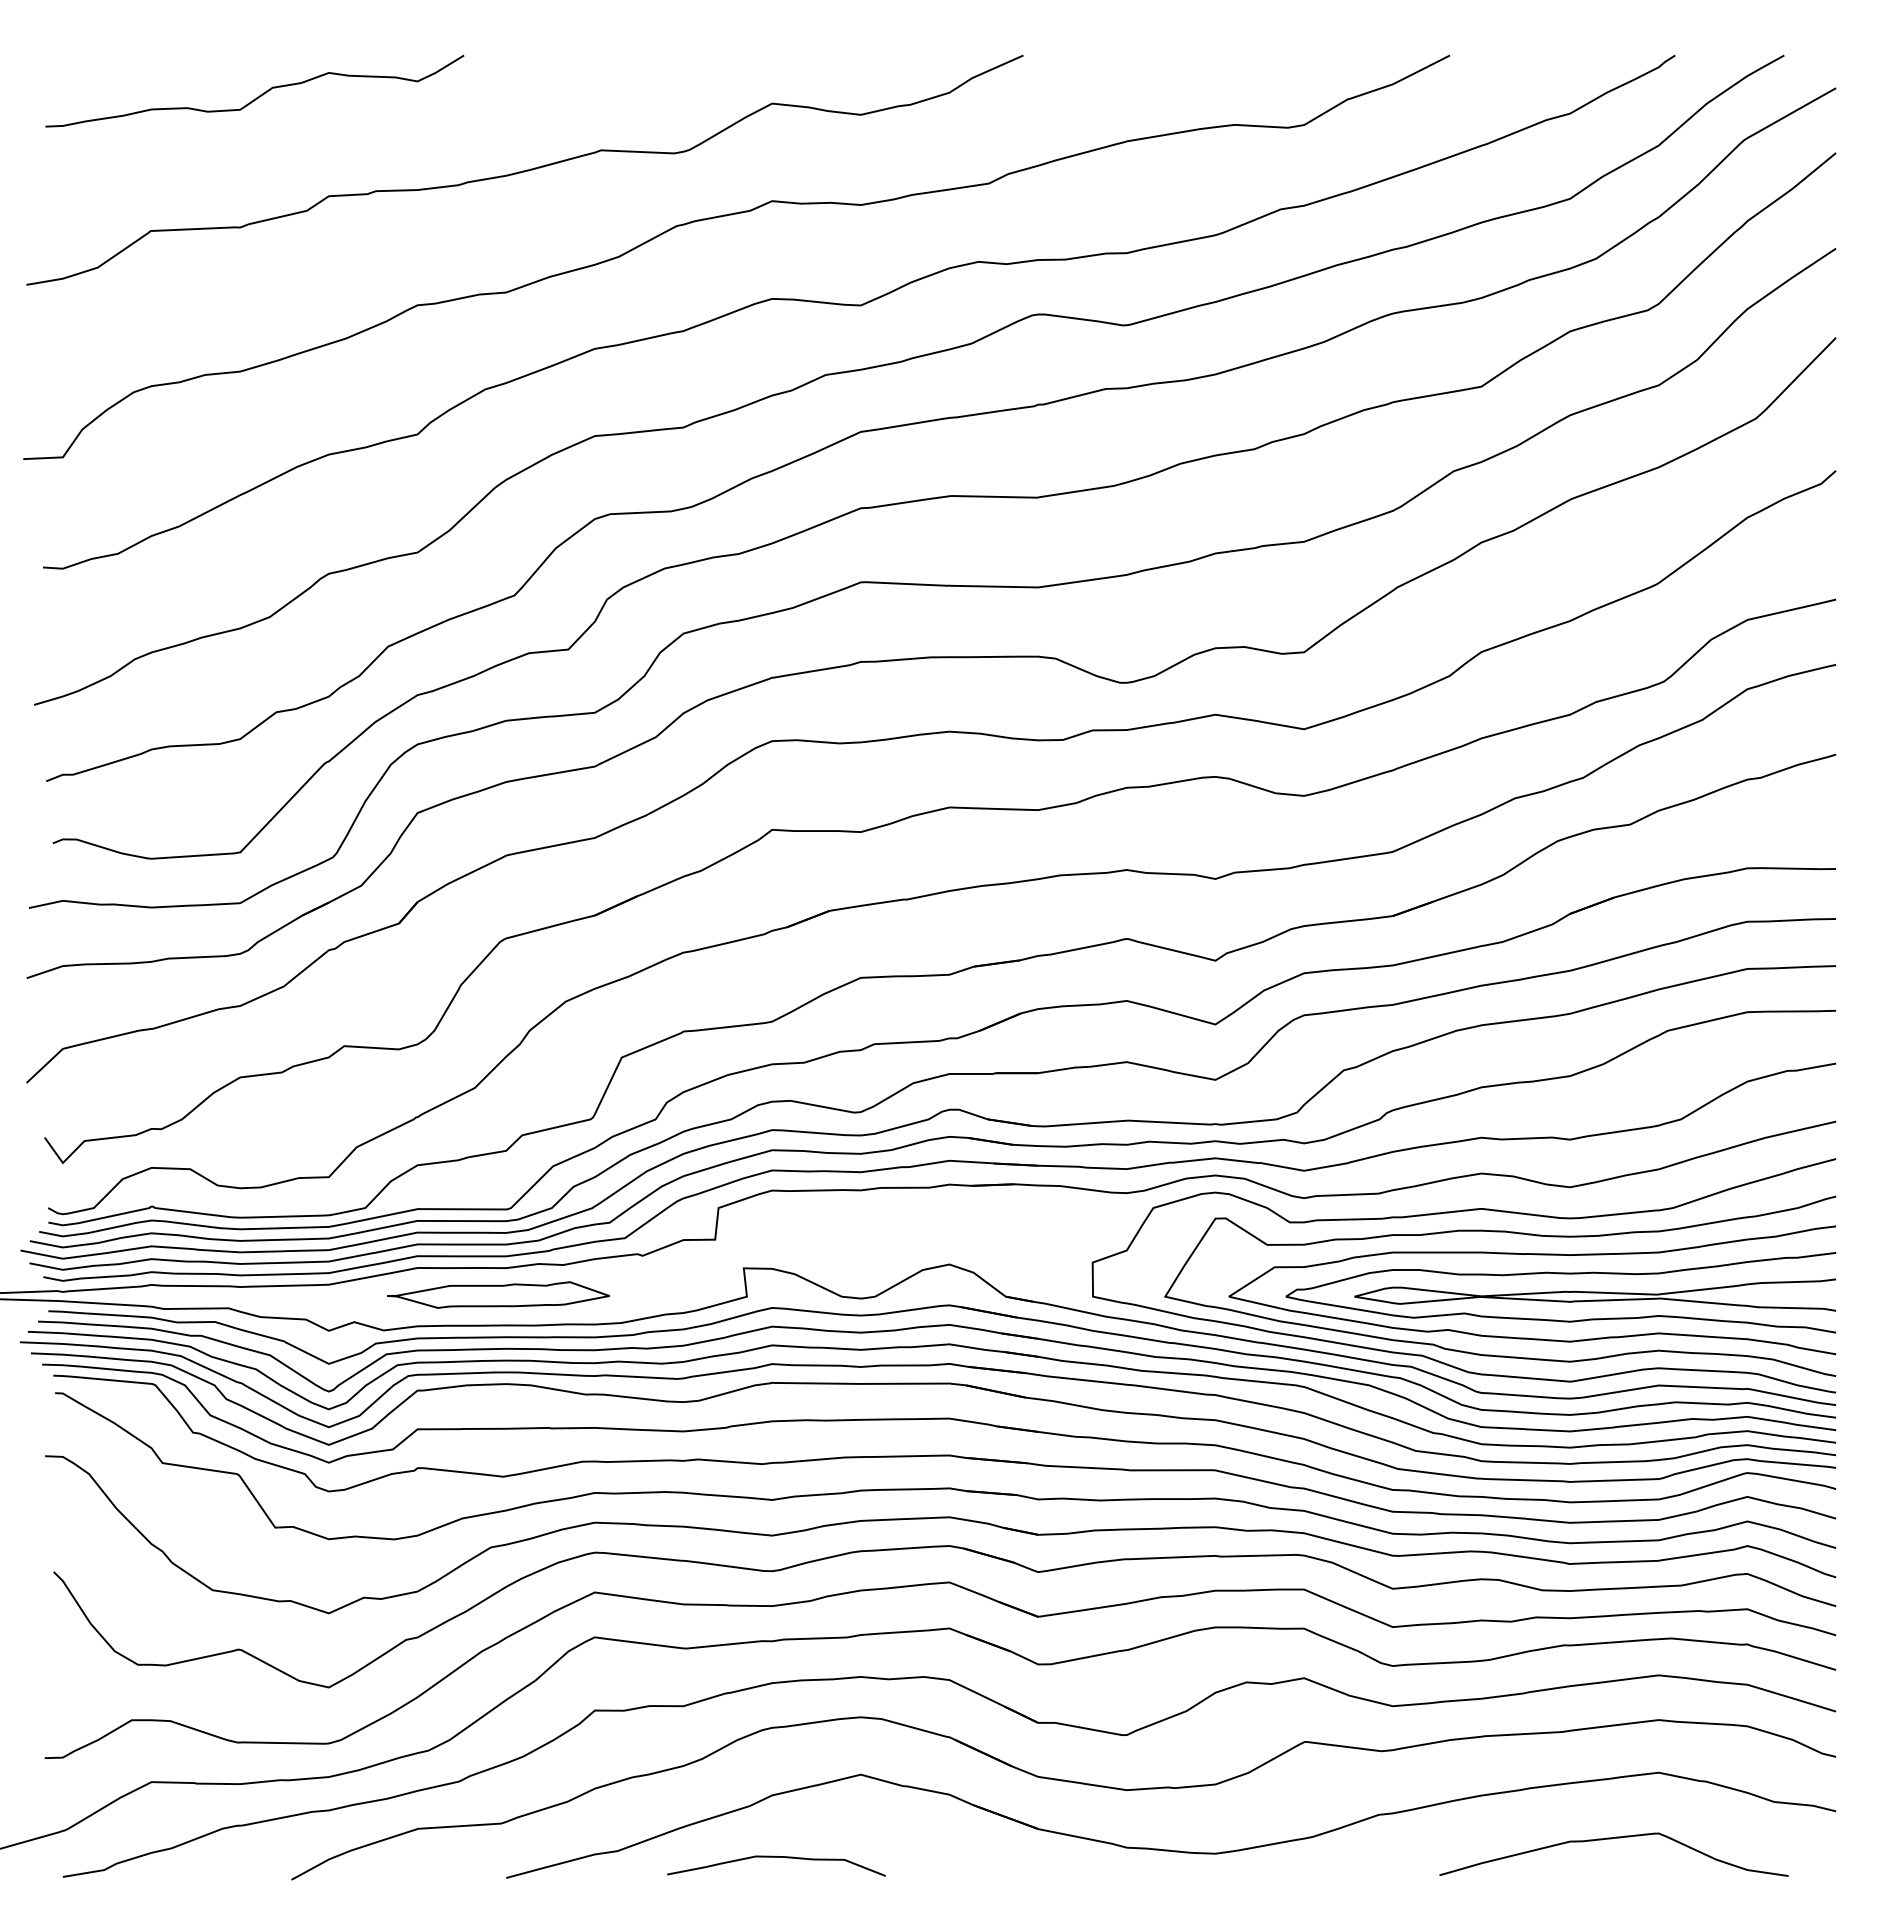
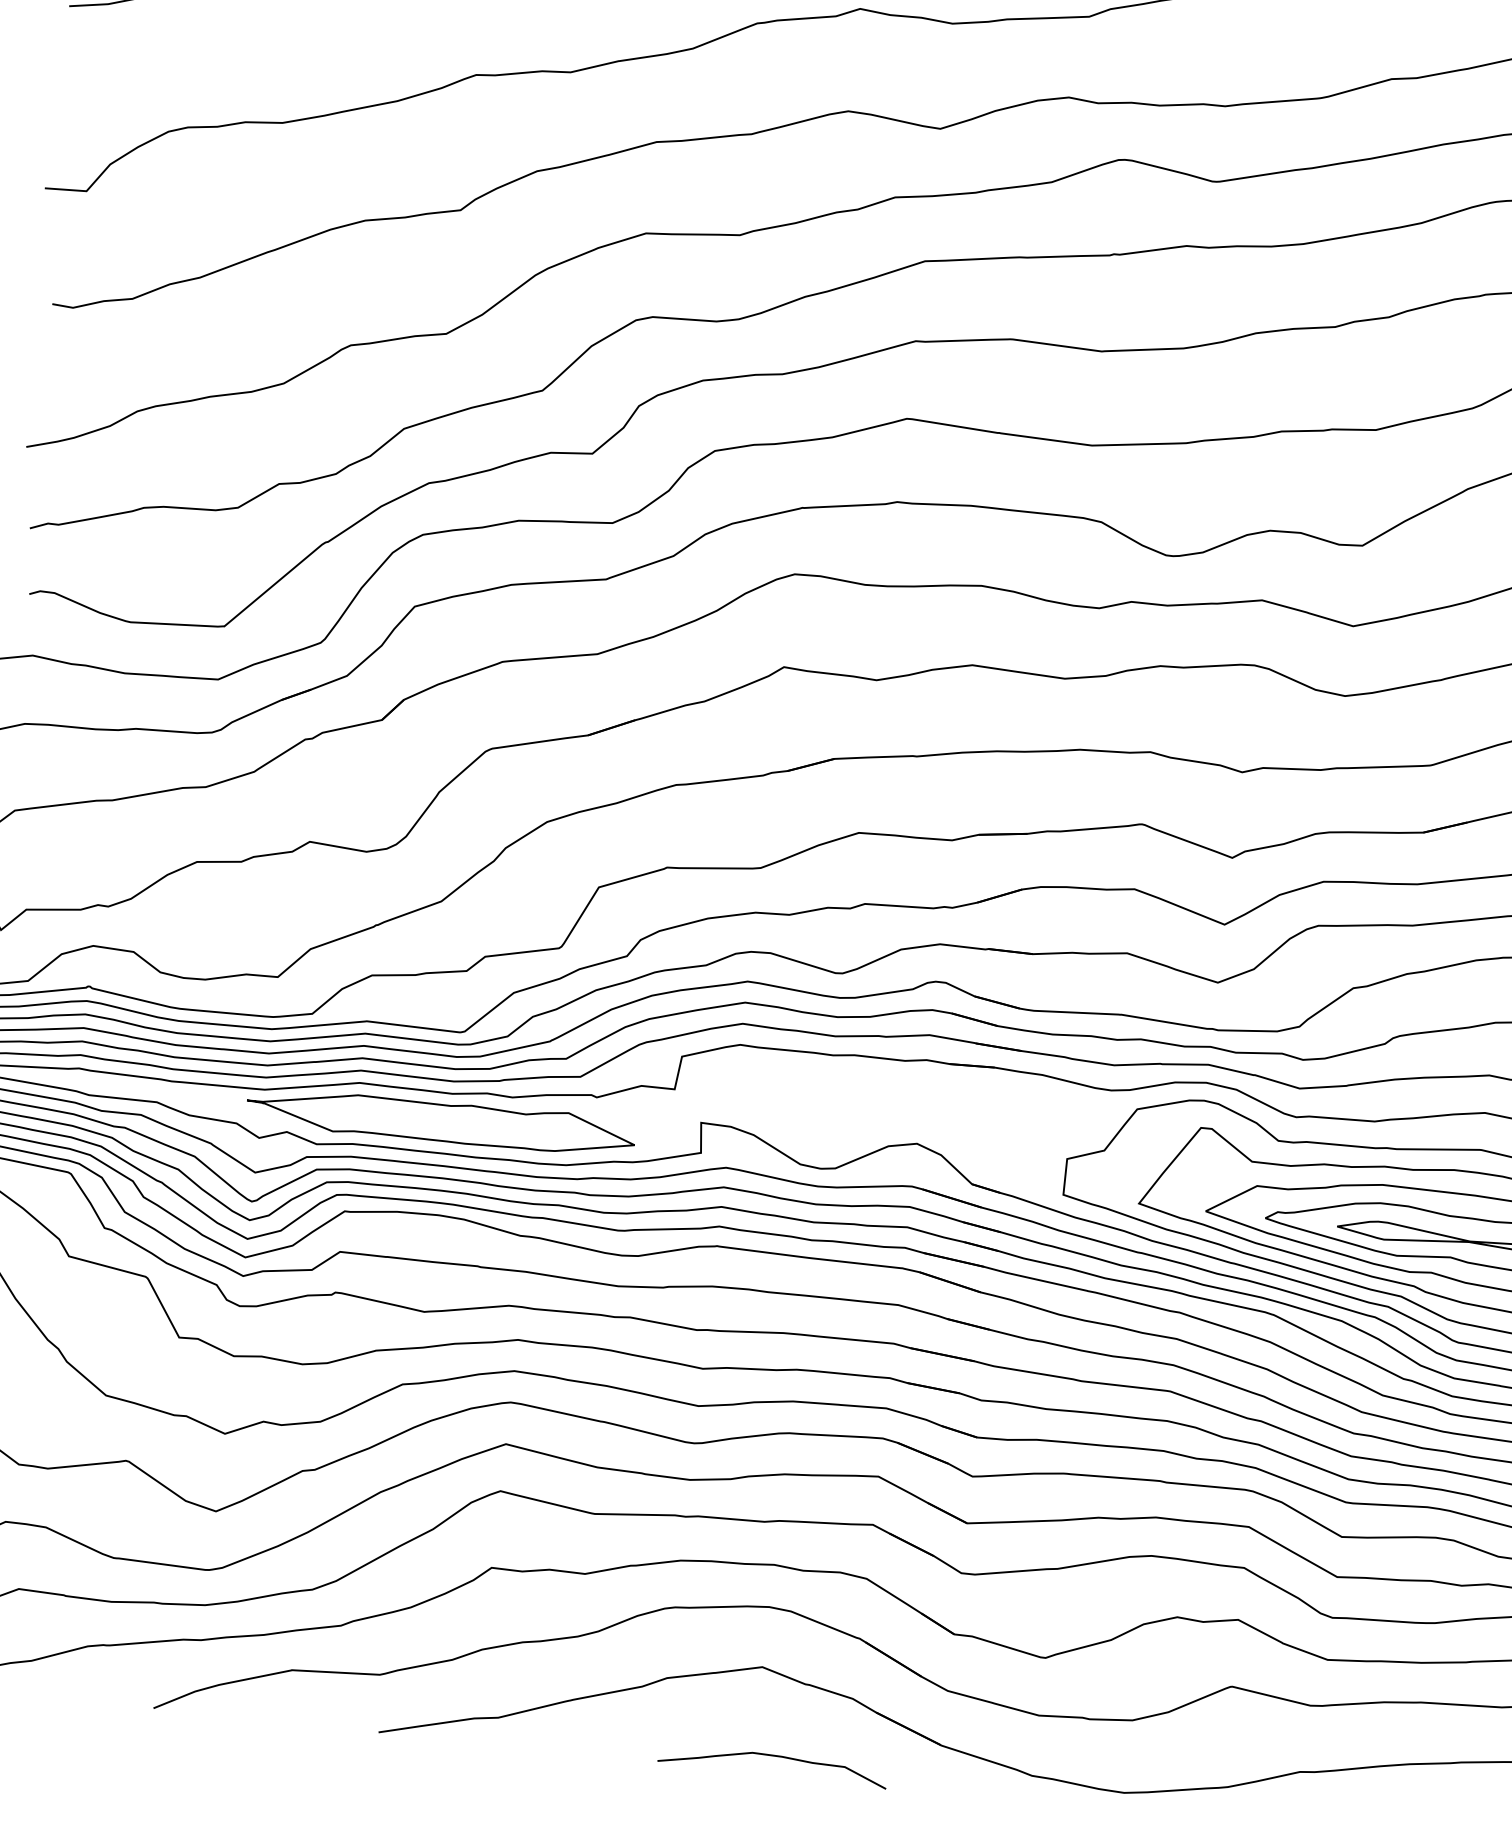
part: (498, 1294) -> (441, 1120), size x1.67
curve: (776, 1857) -> (773, 1756), moved

